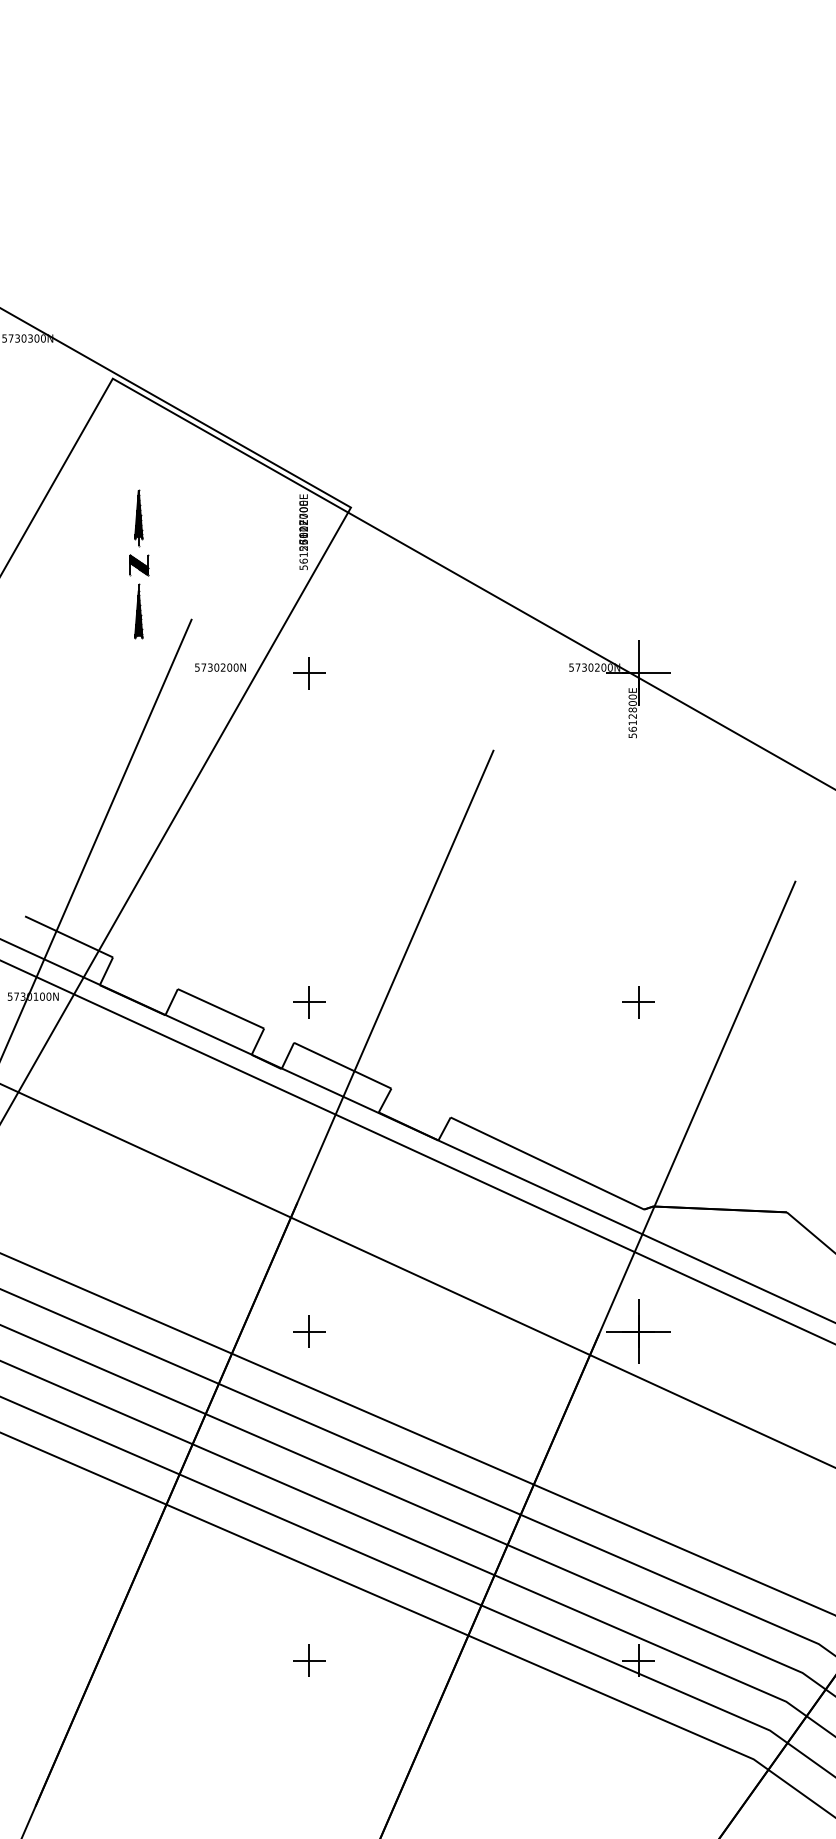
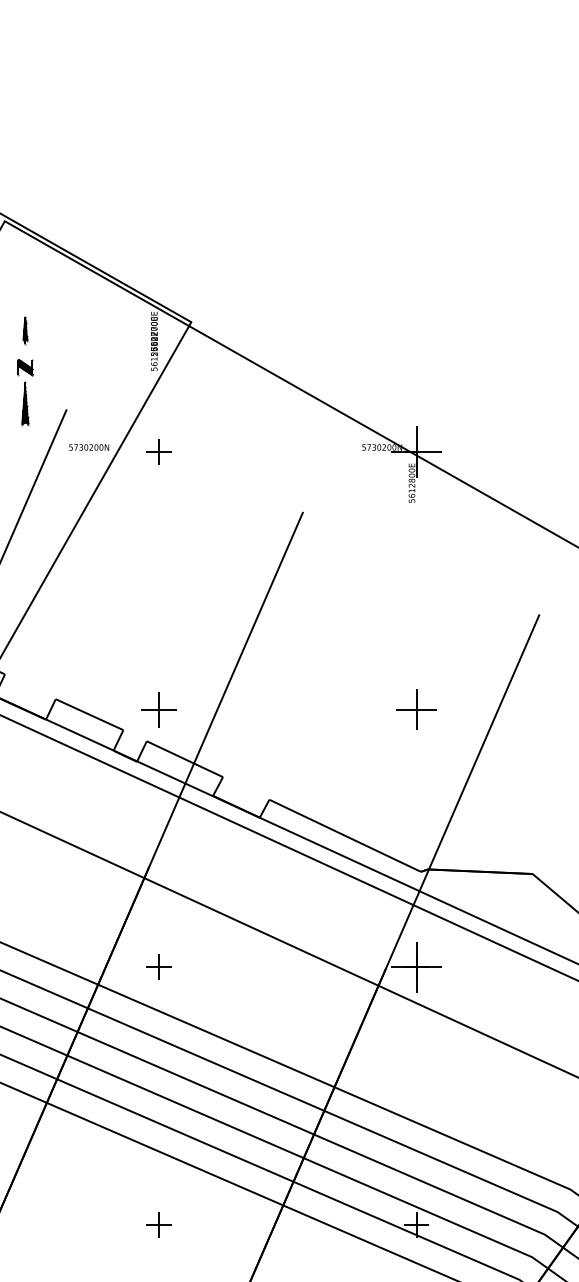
part: (138, 518) -> (24, 330), size x0.6
part: (309, 1002) -> (158, 709), size x1.4
part: (638, 1002) -> (416, 709), size x1.6

